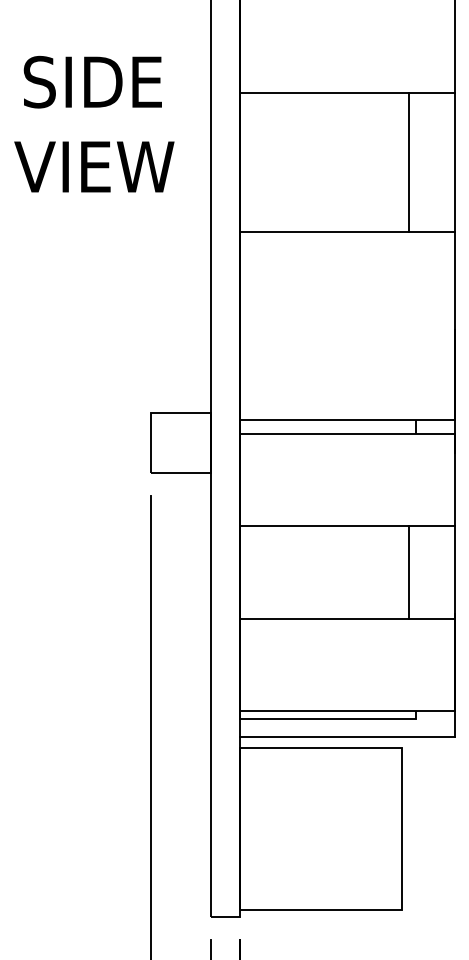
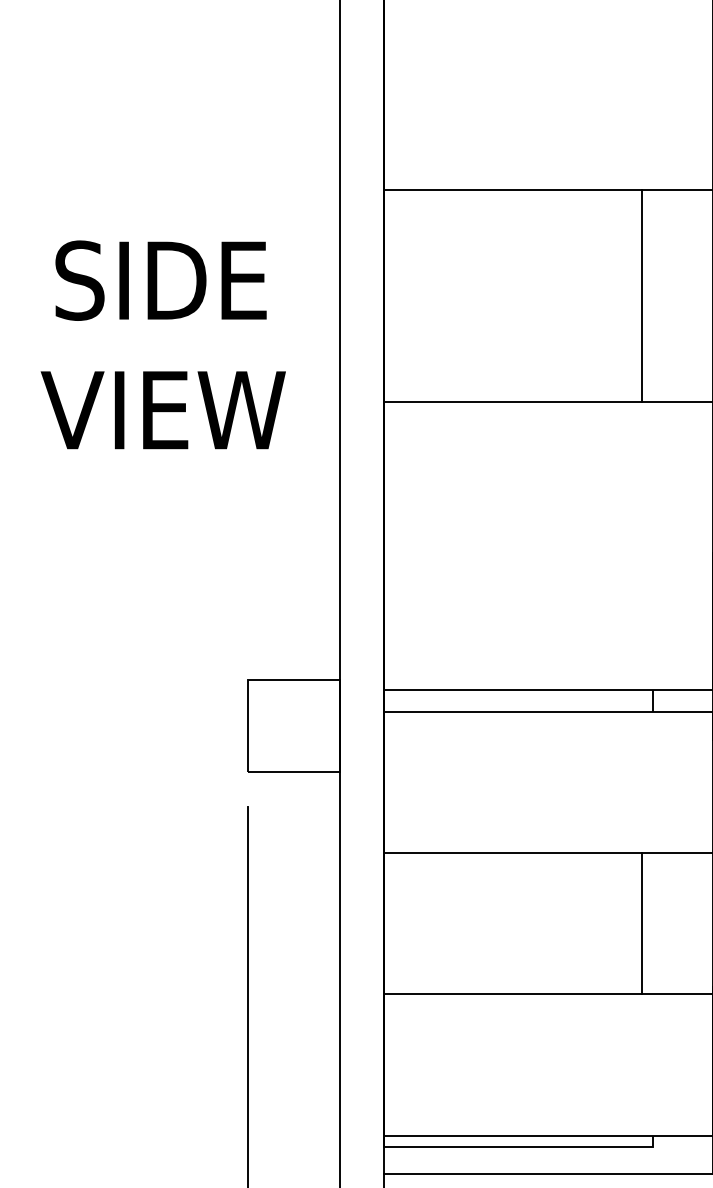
text: (94, 123) -> (163, 343), moved

